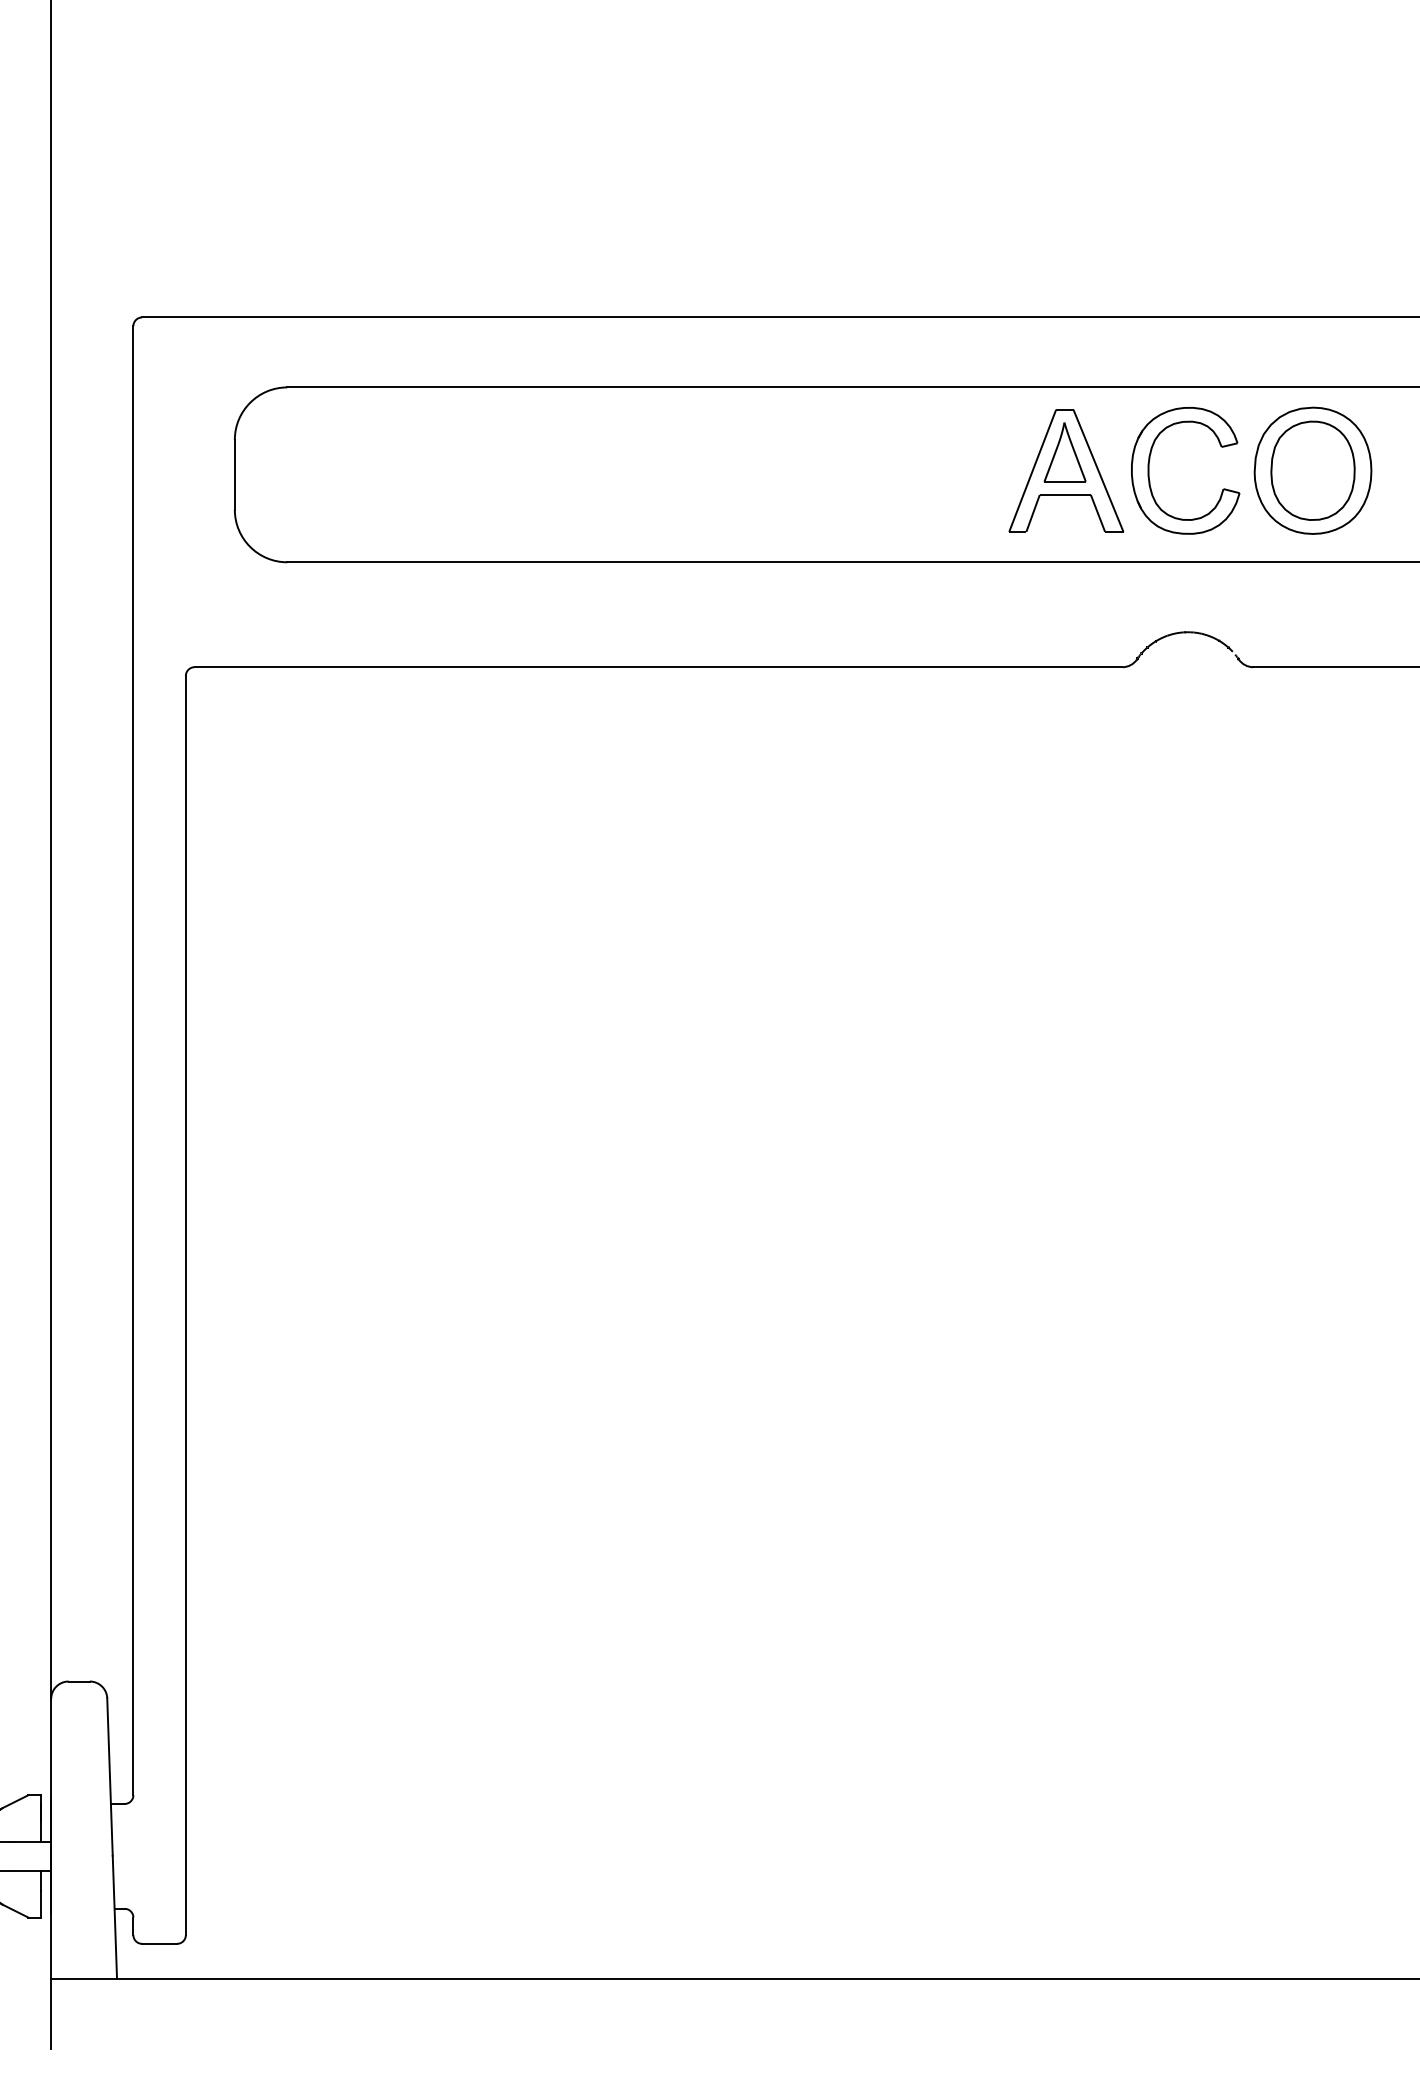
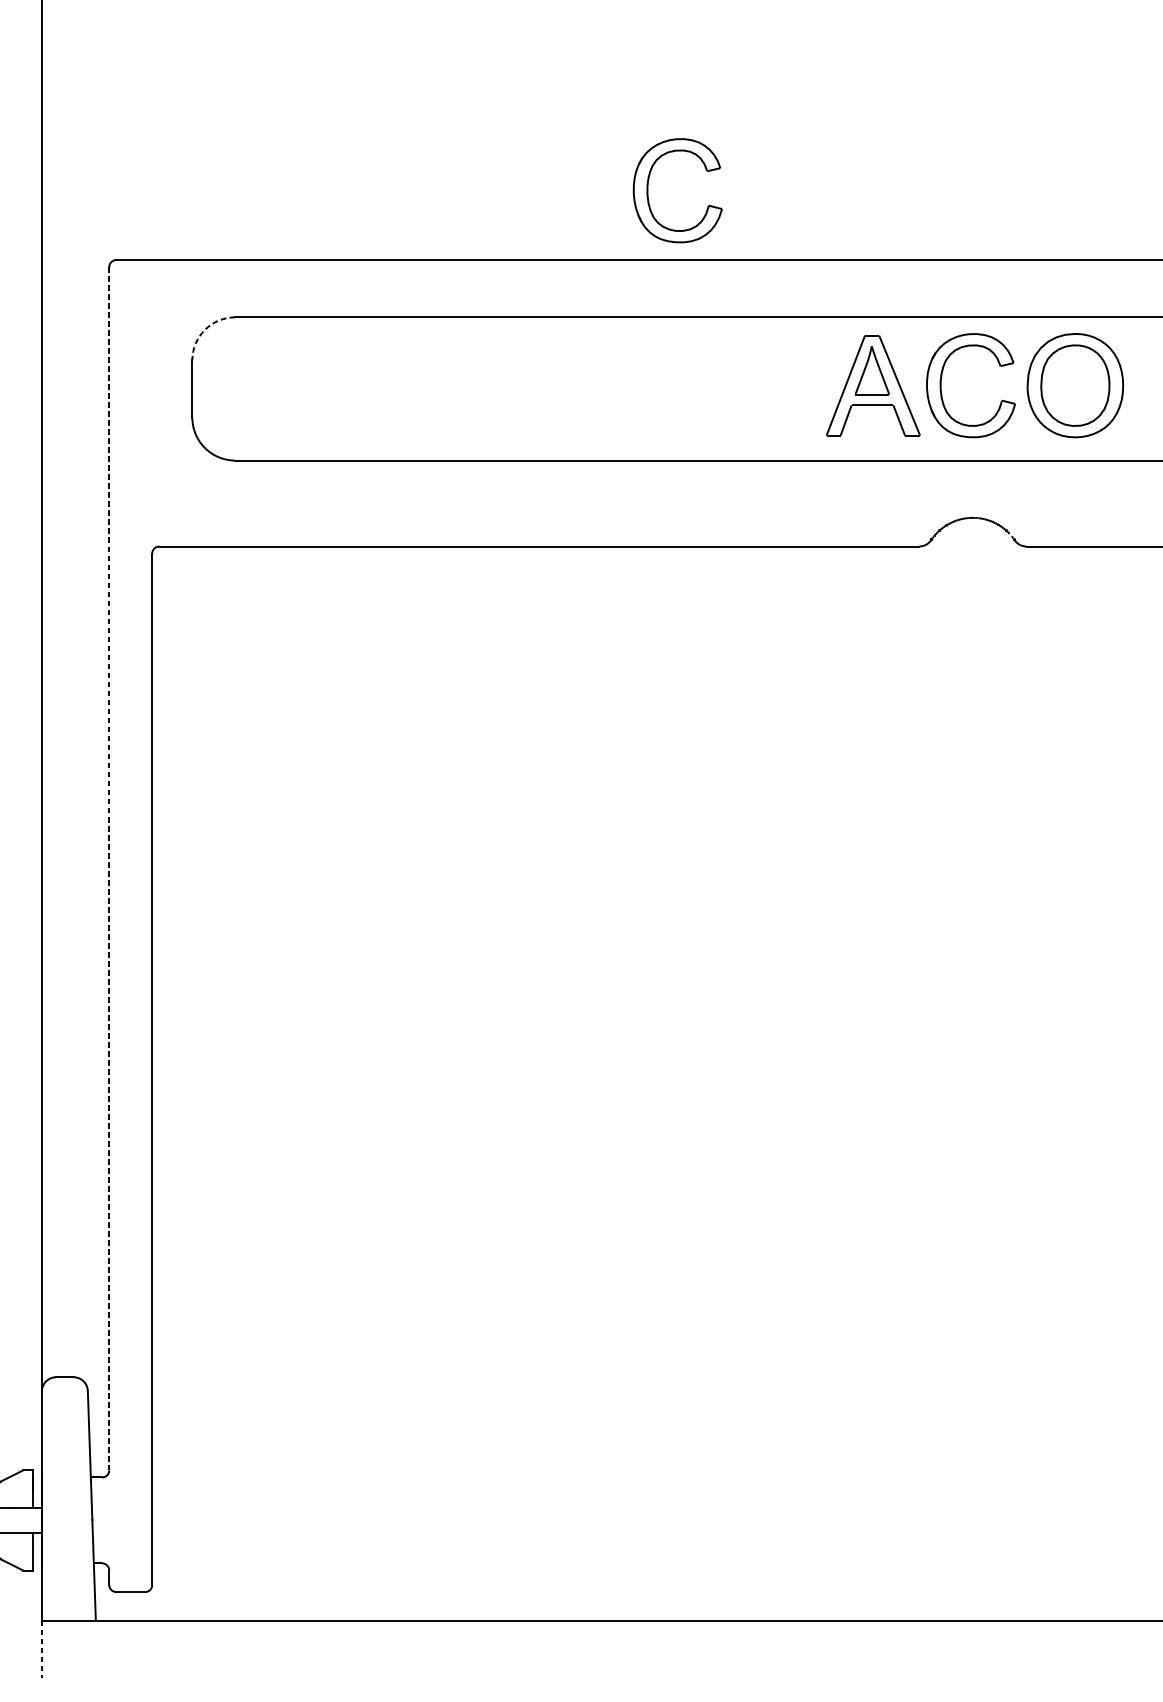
part: (791, 232) -> (648, 190), added
arc: (250, 402) -> (205, 329), solid -> dashed
line: (133, 1061) -> (109, 869), solid -> dashed
line: (51, 2013) -> (42, 1649), solid -> dashed

